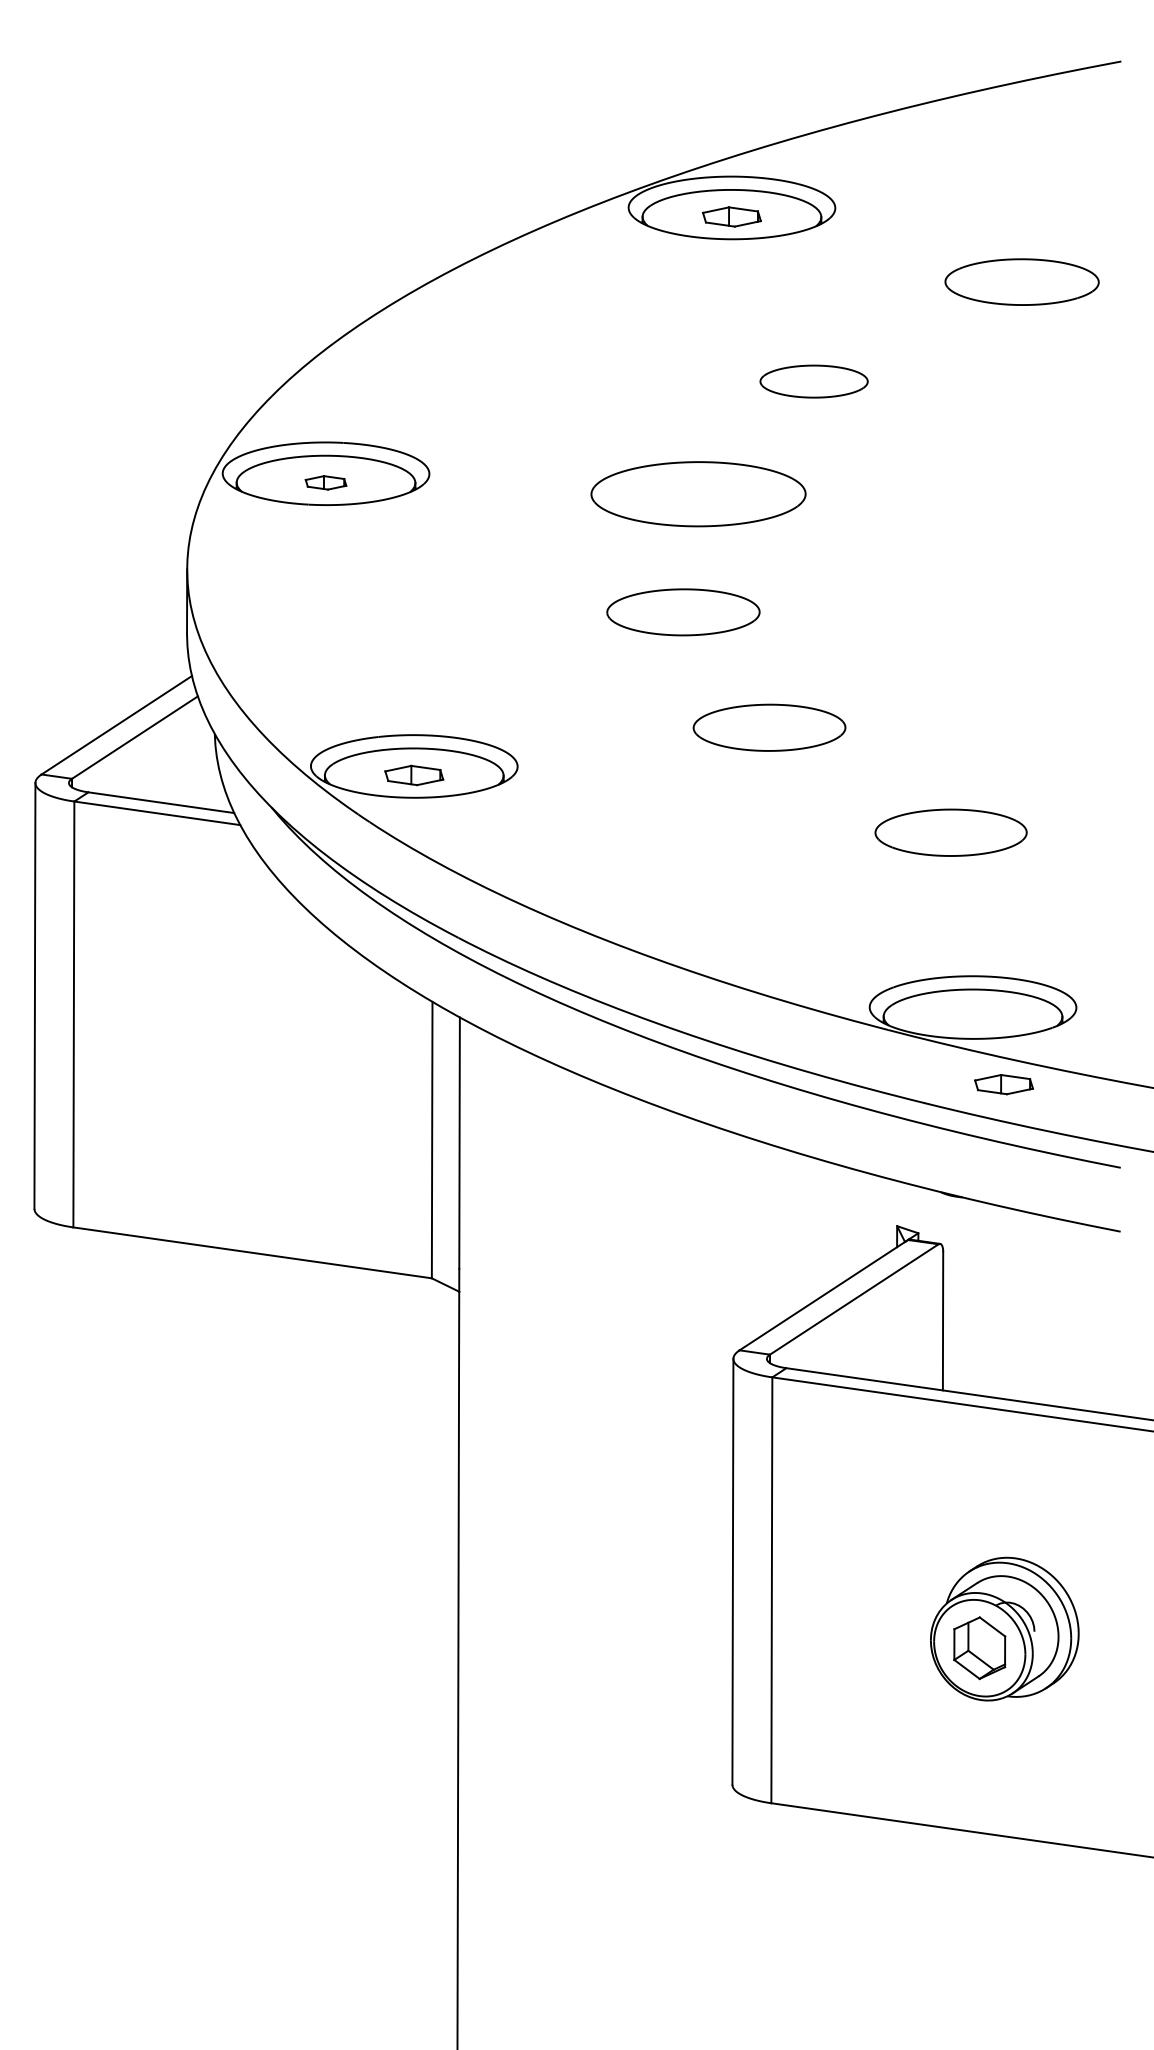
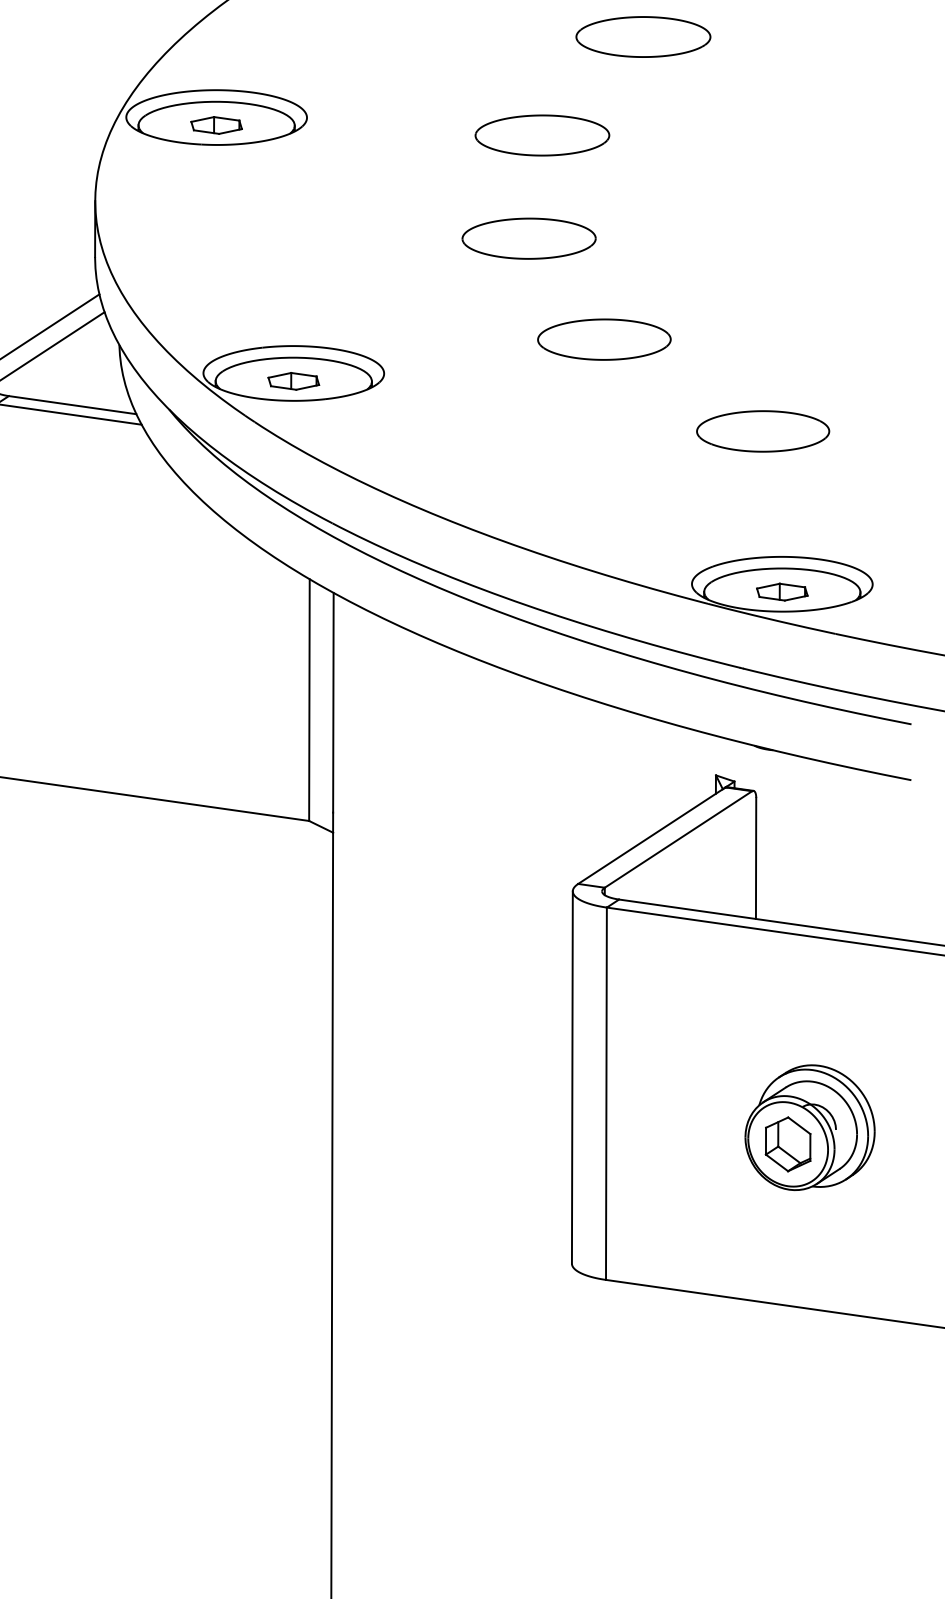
part: (813, 381) -> (642, 36), size x1.43
part: (325, 482) -> (216, 125), size x1.43
part: (698, 494) -> (542, 135), size x0.71
part: (1003, 1084) -> (781, 592), moved

